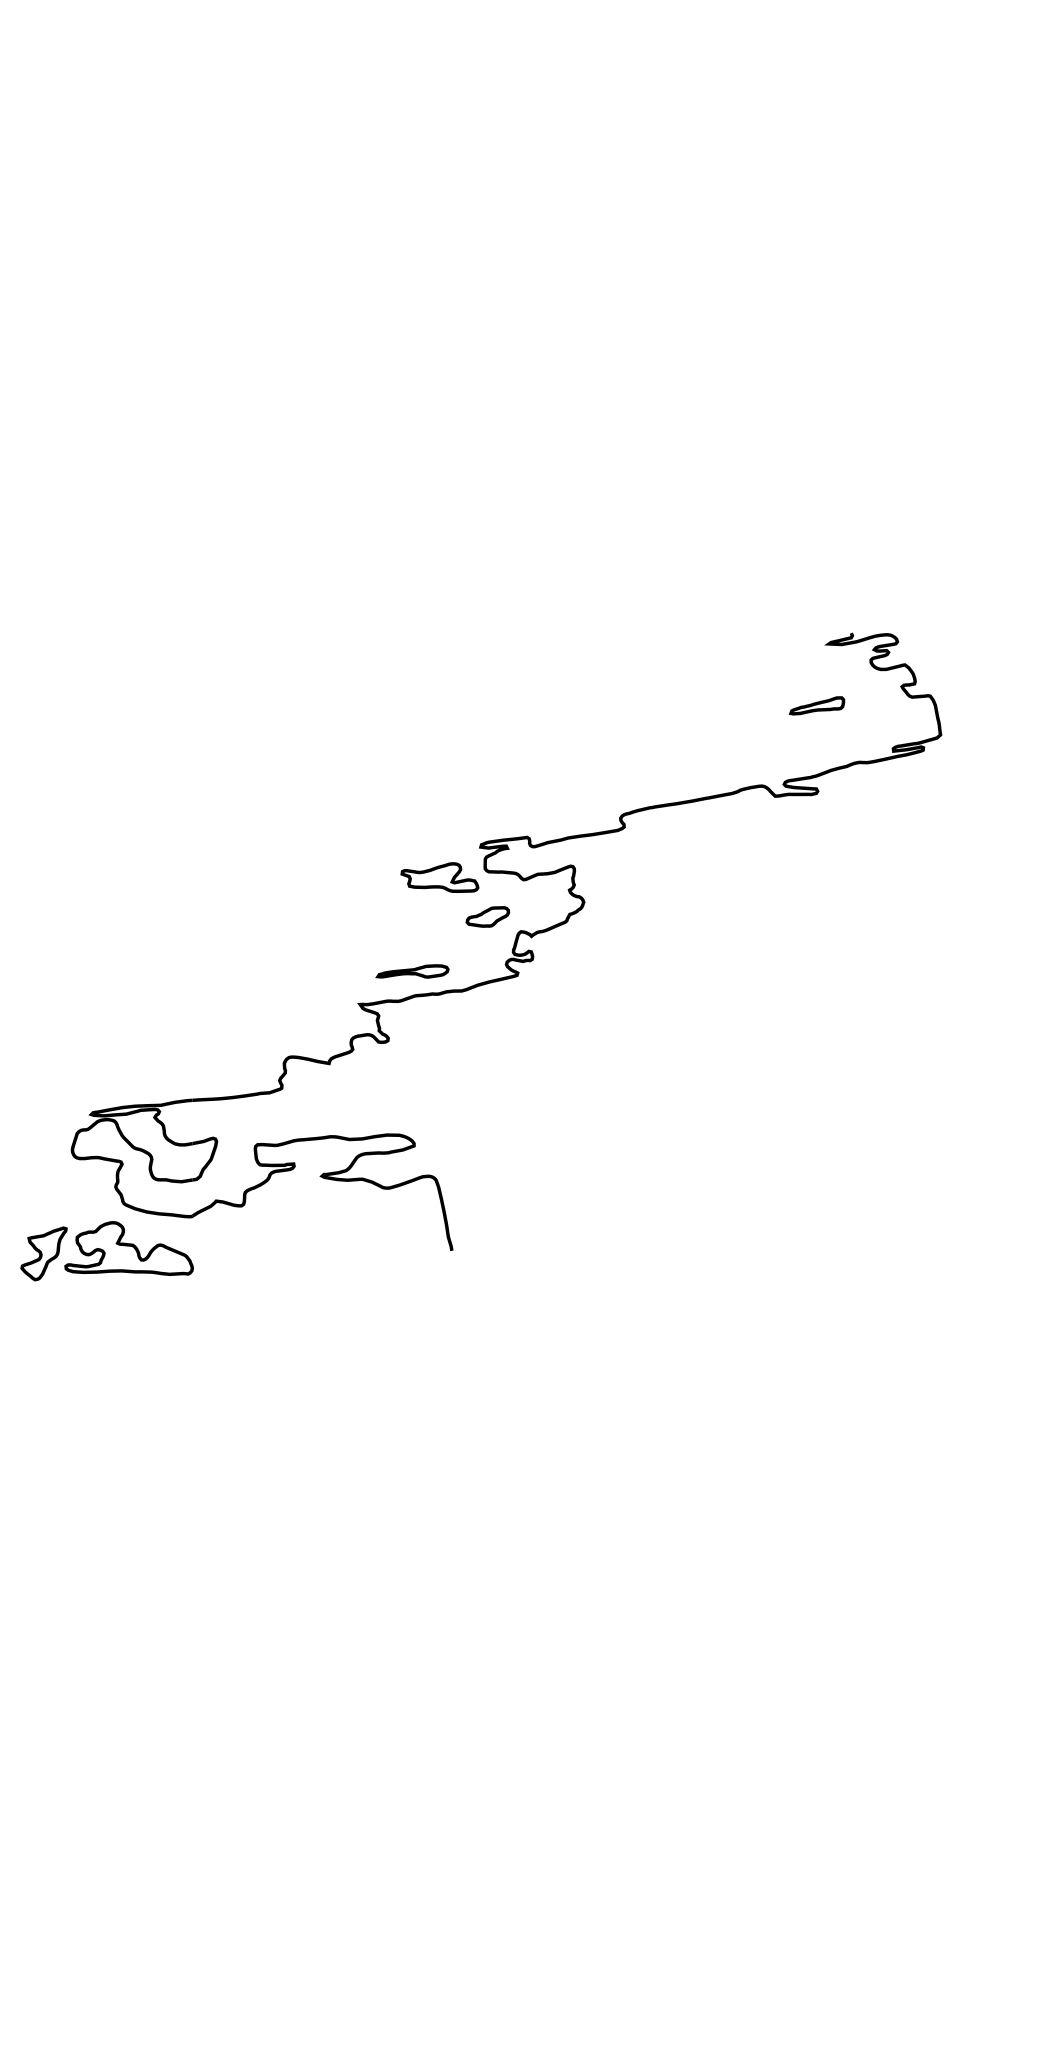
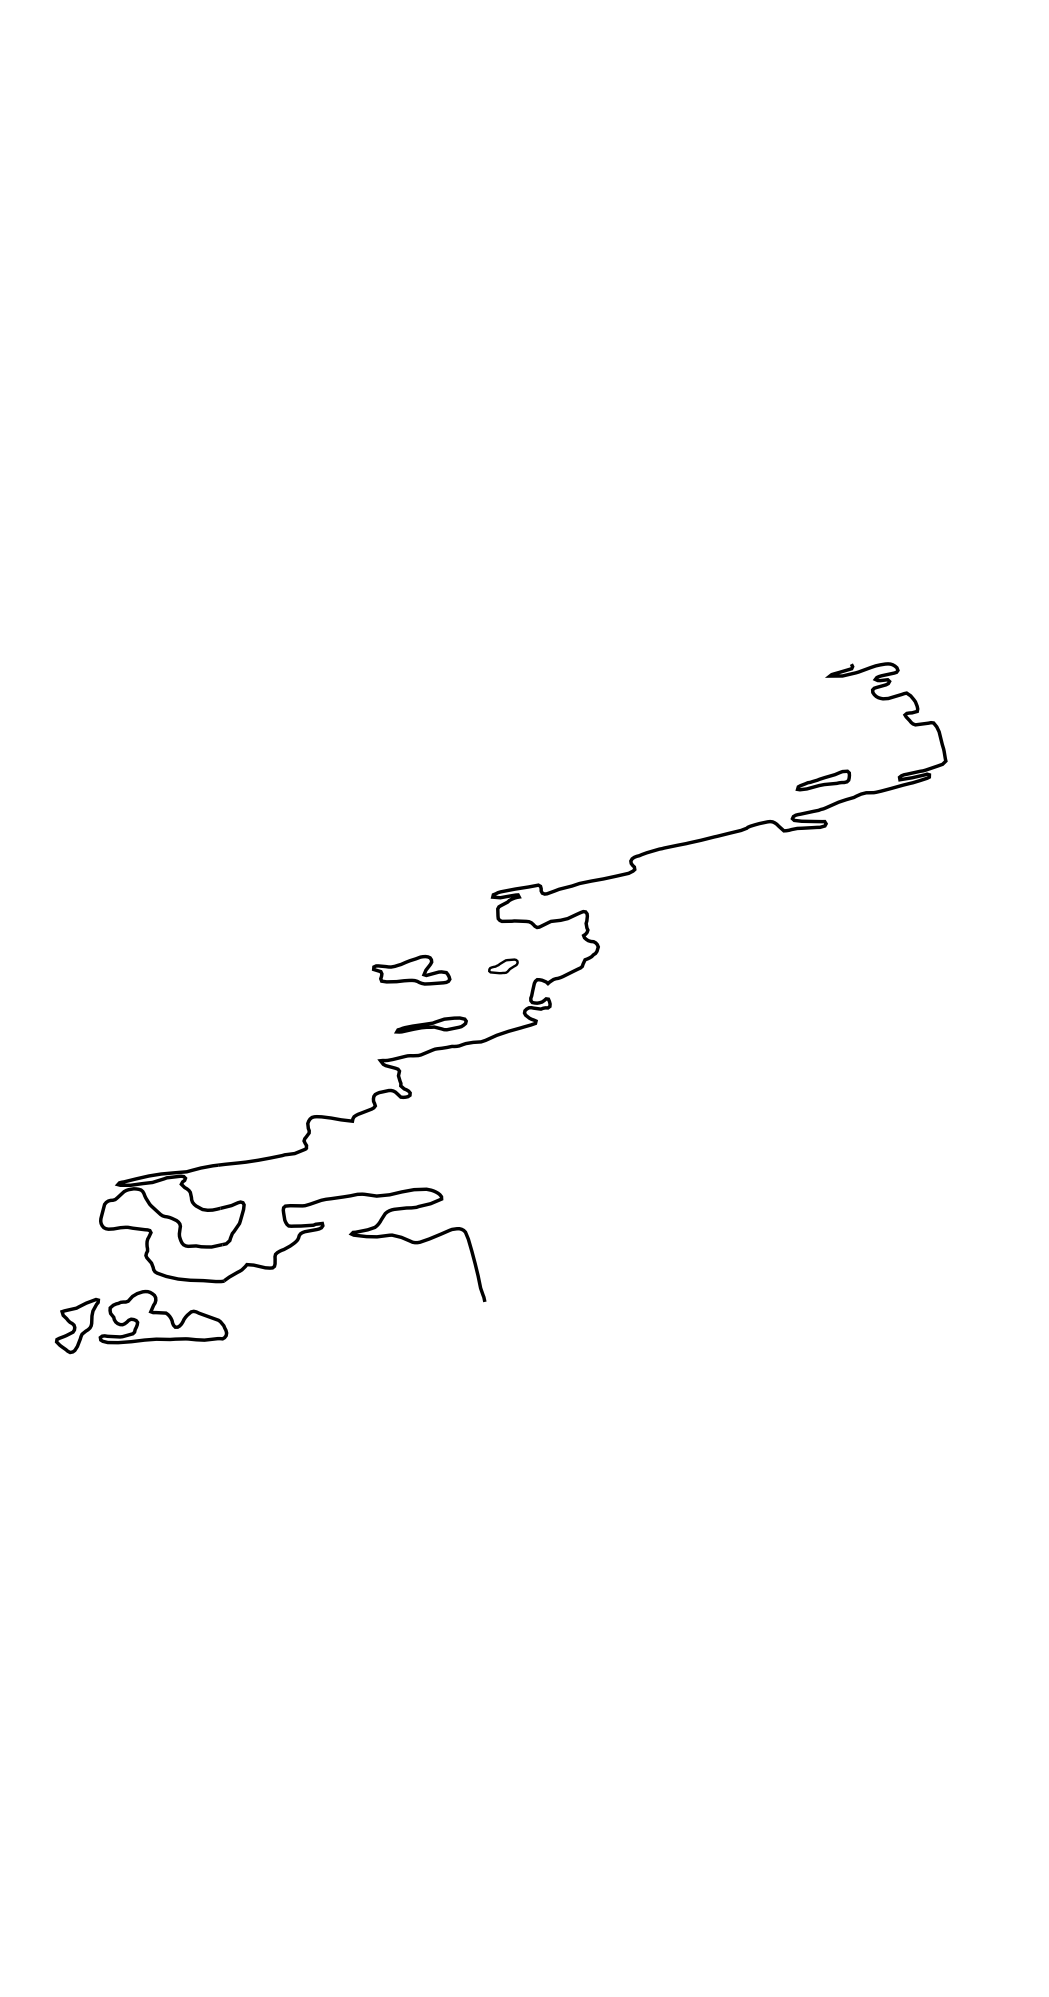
part: (816, 705) -> (822, 780), moved
part: (439, 877) -> (411, 970), moved
part: (487, 916) -> (502, 966), size x0.7

